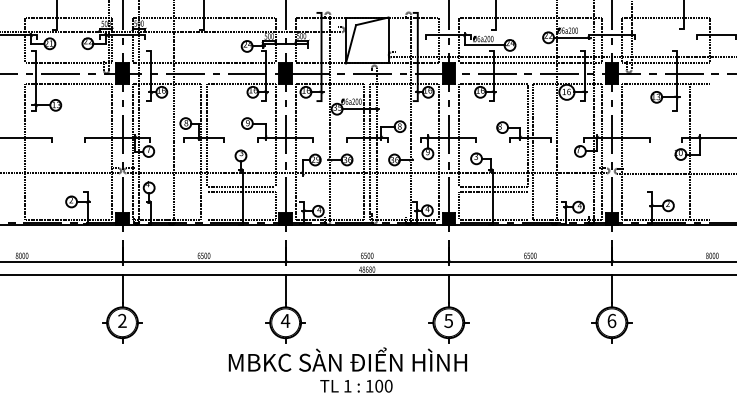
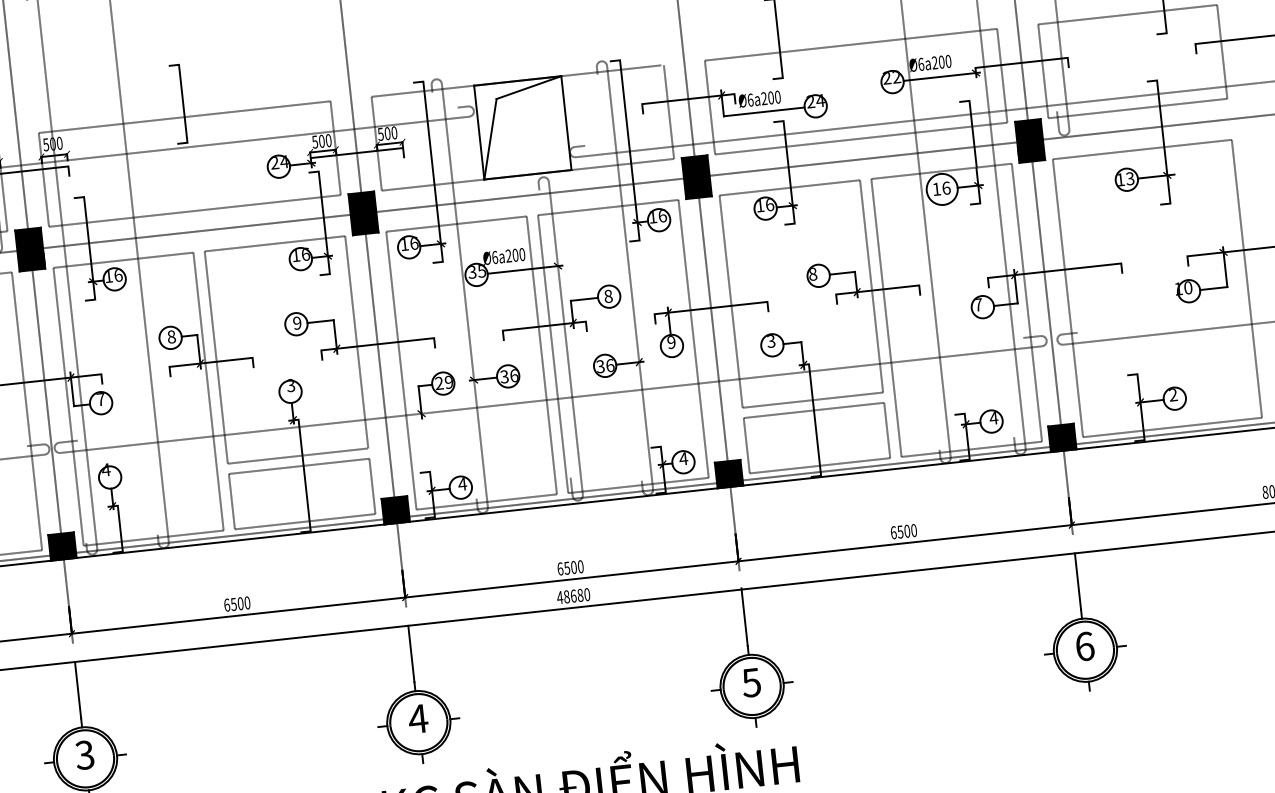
line: (689, 151) -> (1246, 278), moved
line: (206, 205) -> (231, 500), added
line: (527, 205) -> (886, 429), added
text: (122, 321) -> (85, 756), 2 -> 3

